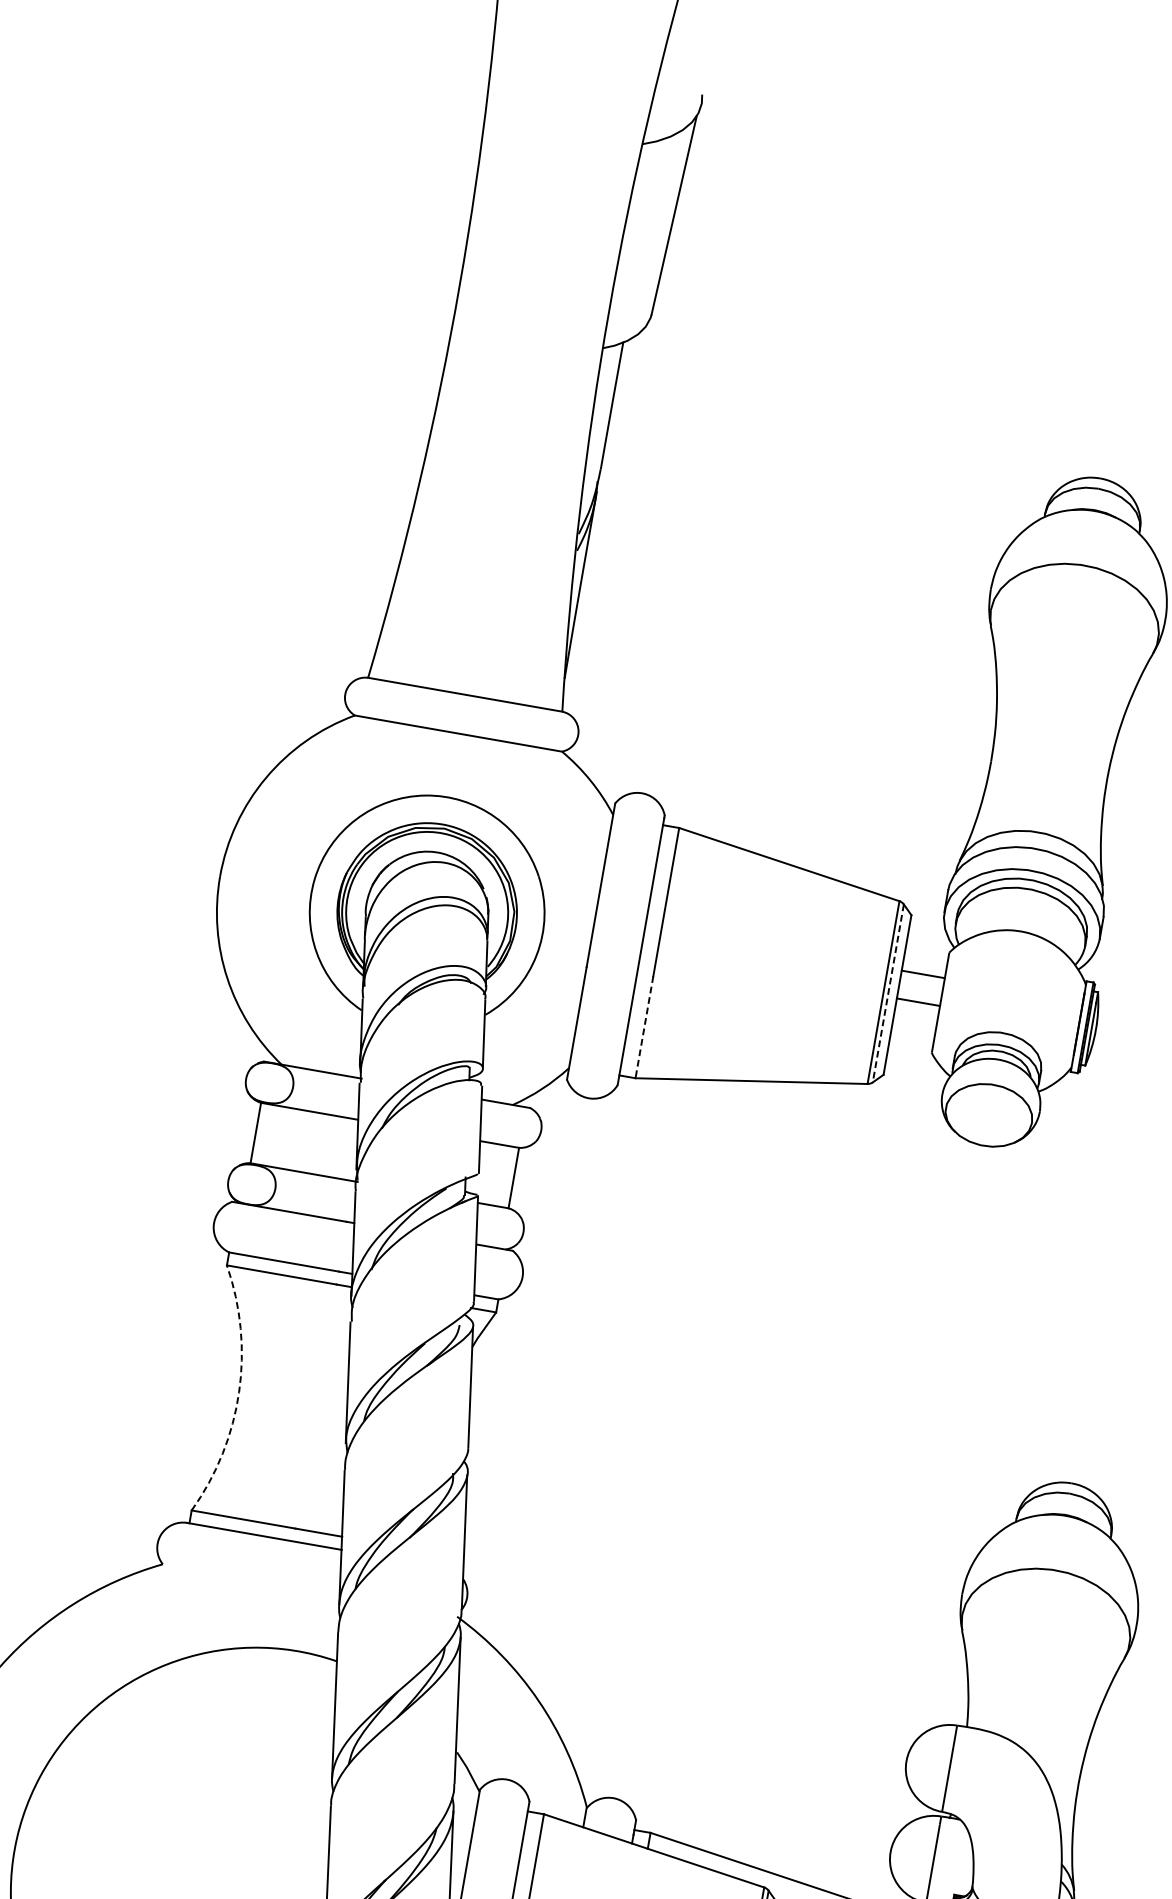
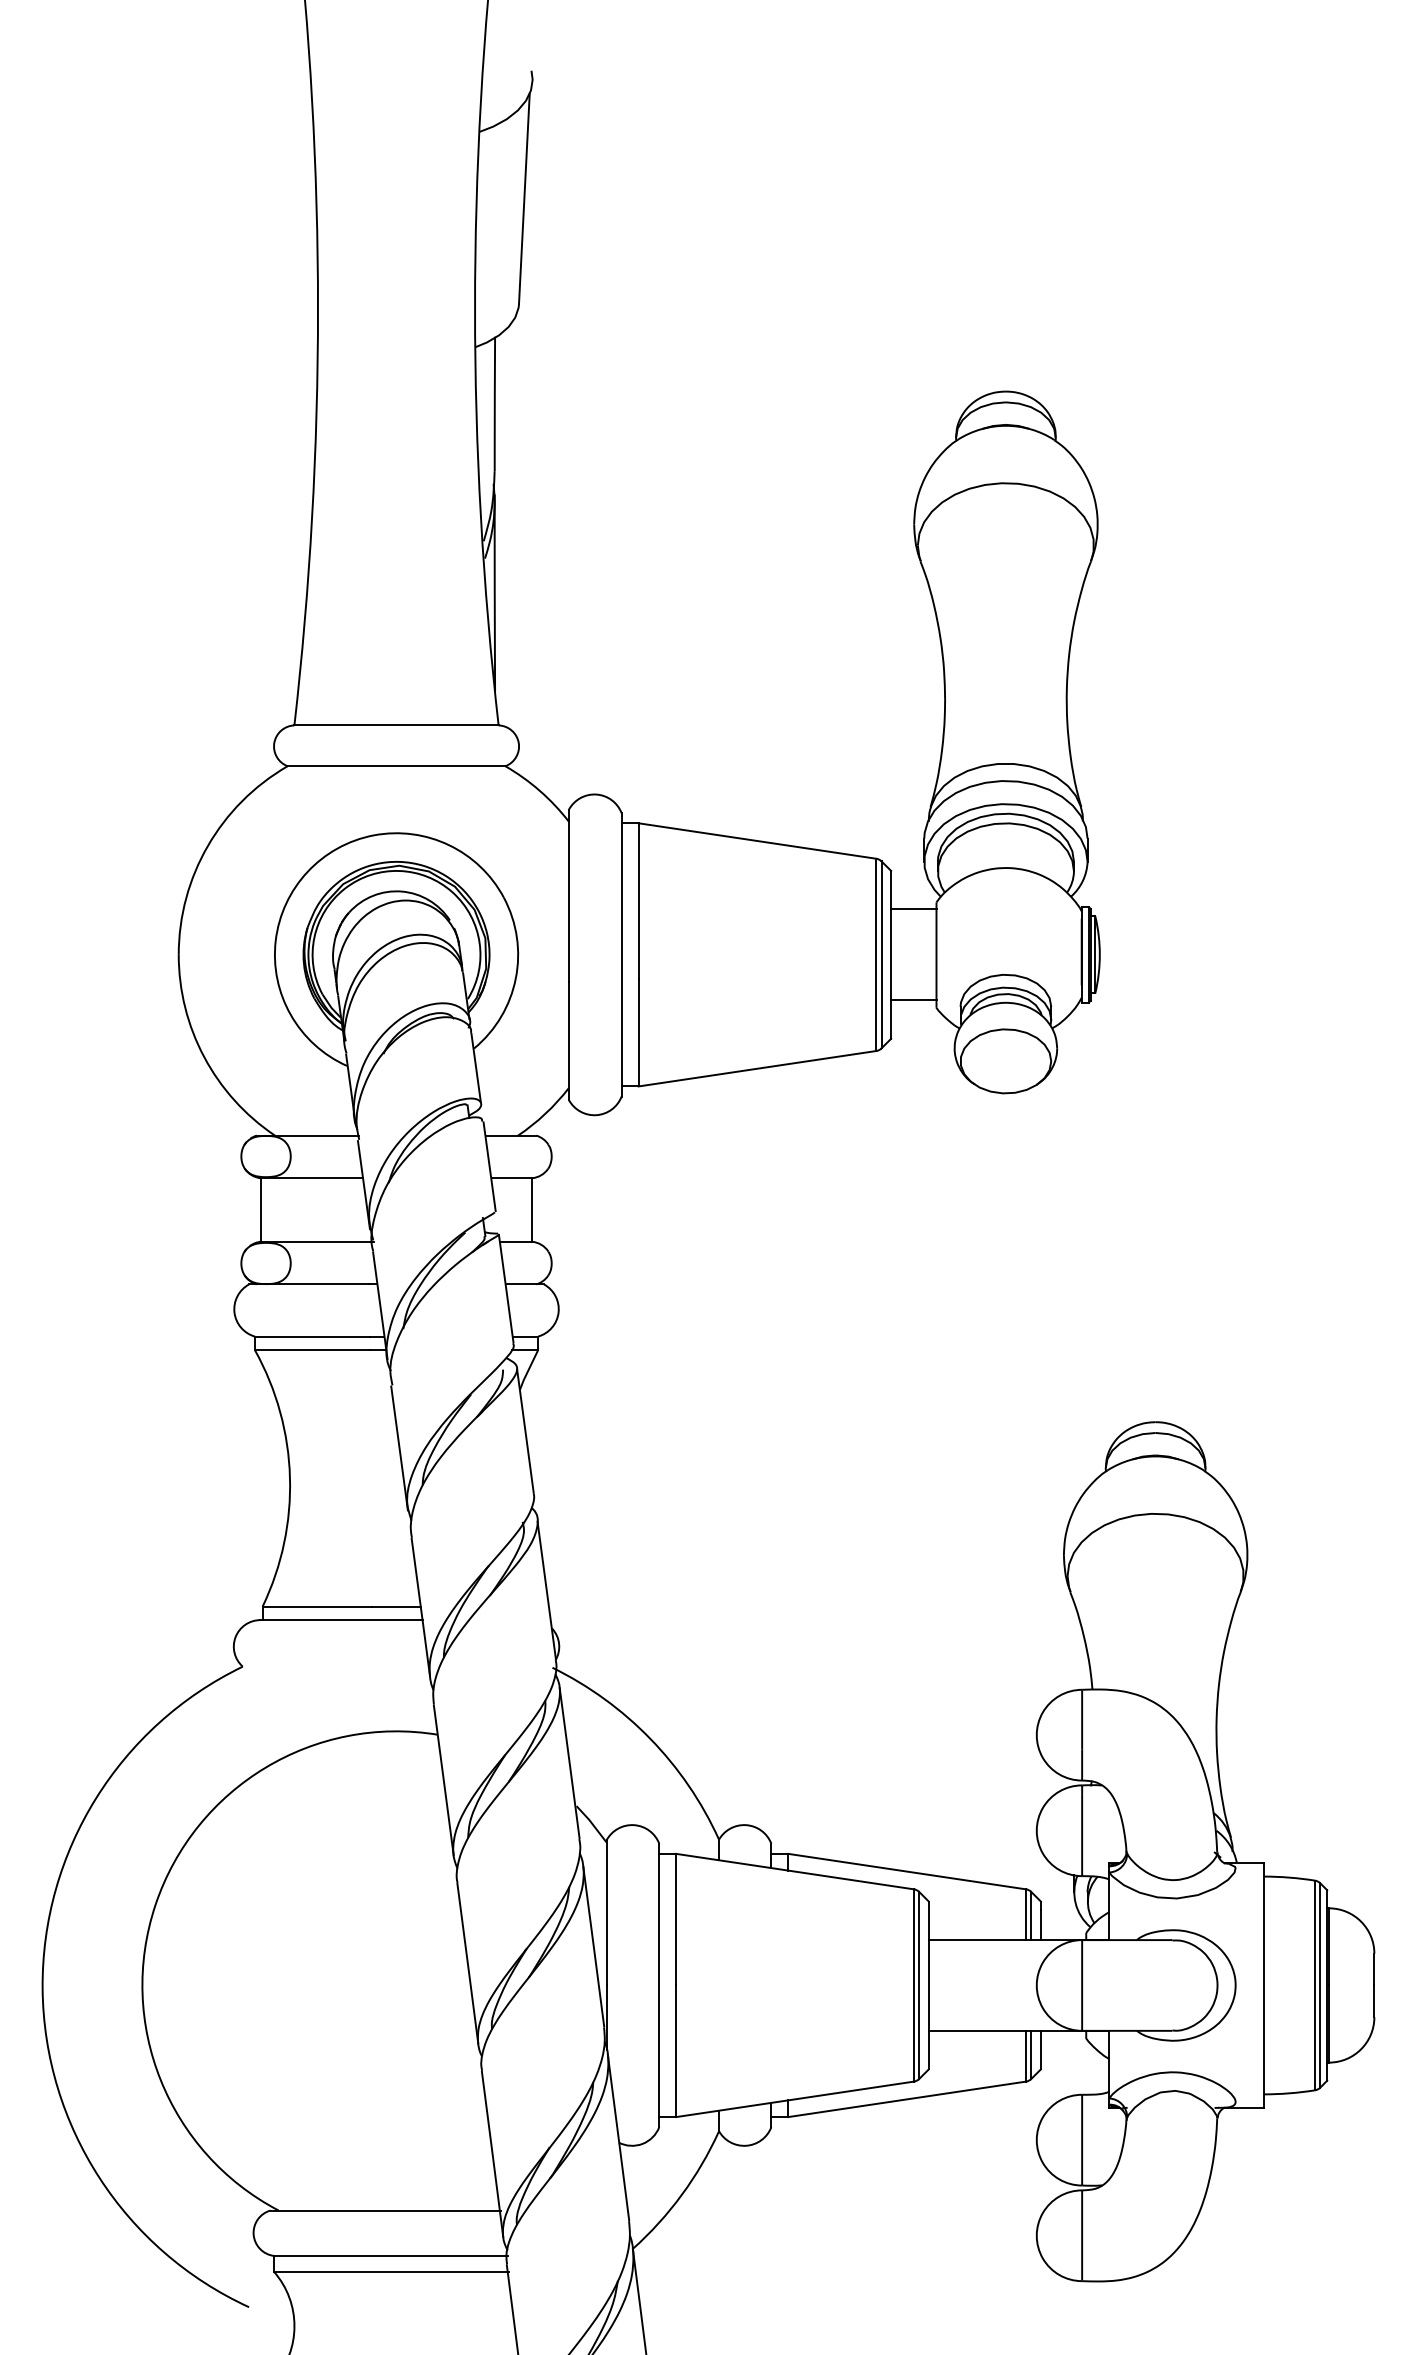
line: (922, 974) -> (913, 1000), moved
line: (888, 993) -> (881, 954), dashed -> solid
line: (918, 1002) -> (913, 909), moved
line: (644, 1026) -> (638, 1032), dashed -> solid
arc: (238, 1392) -> (289, 1477), dashed -> solid

